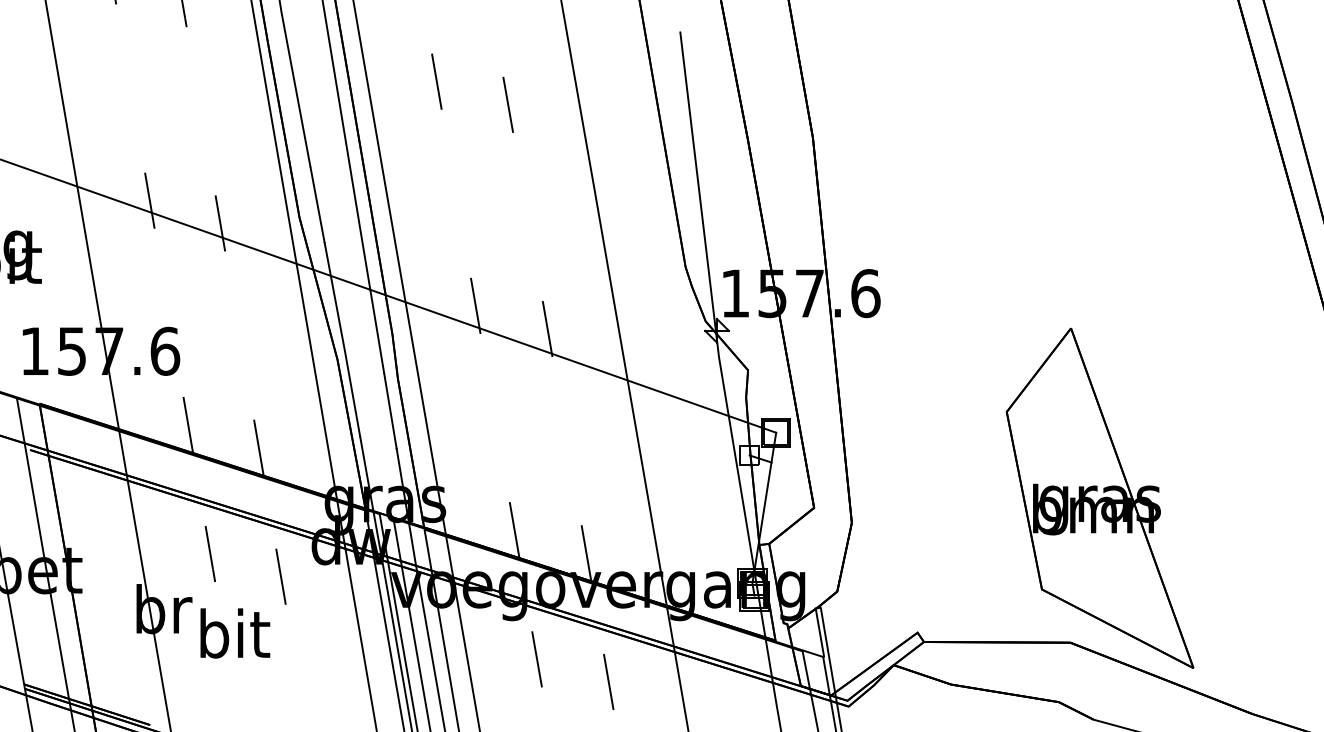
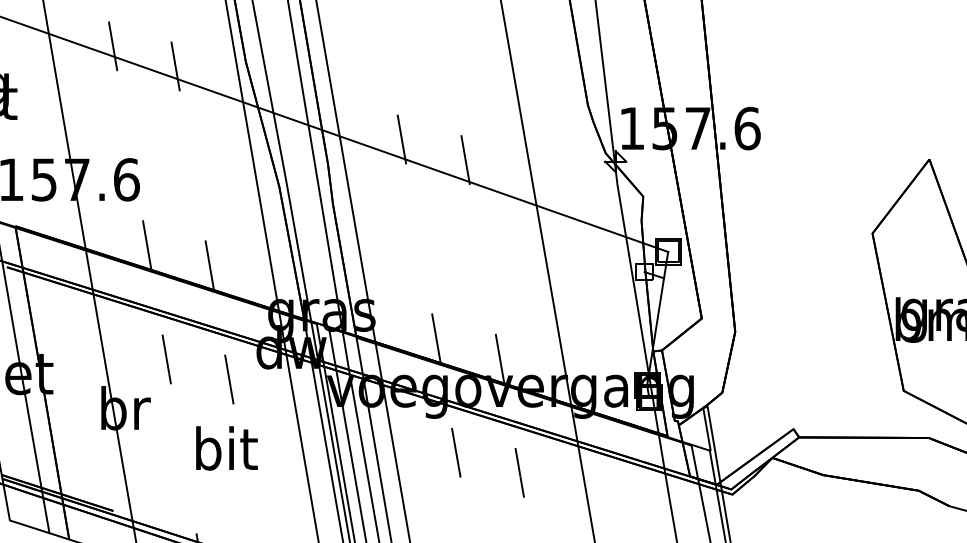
text: (235, 633) -> (227, 448), moved

